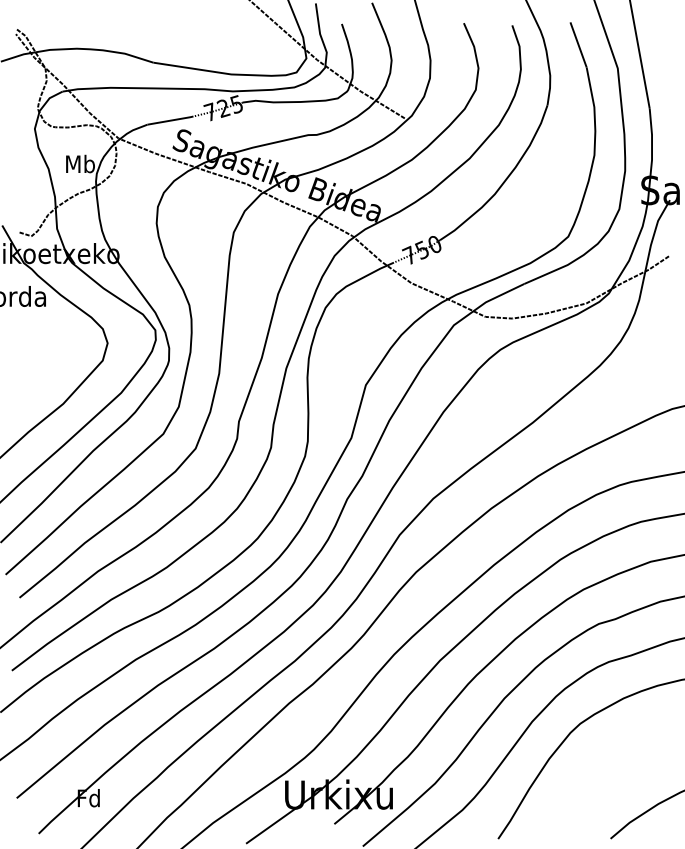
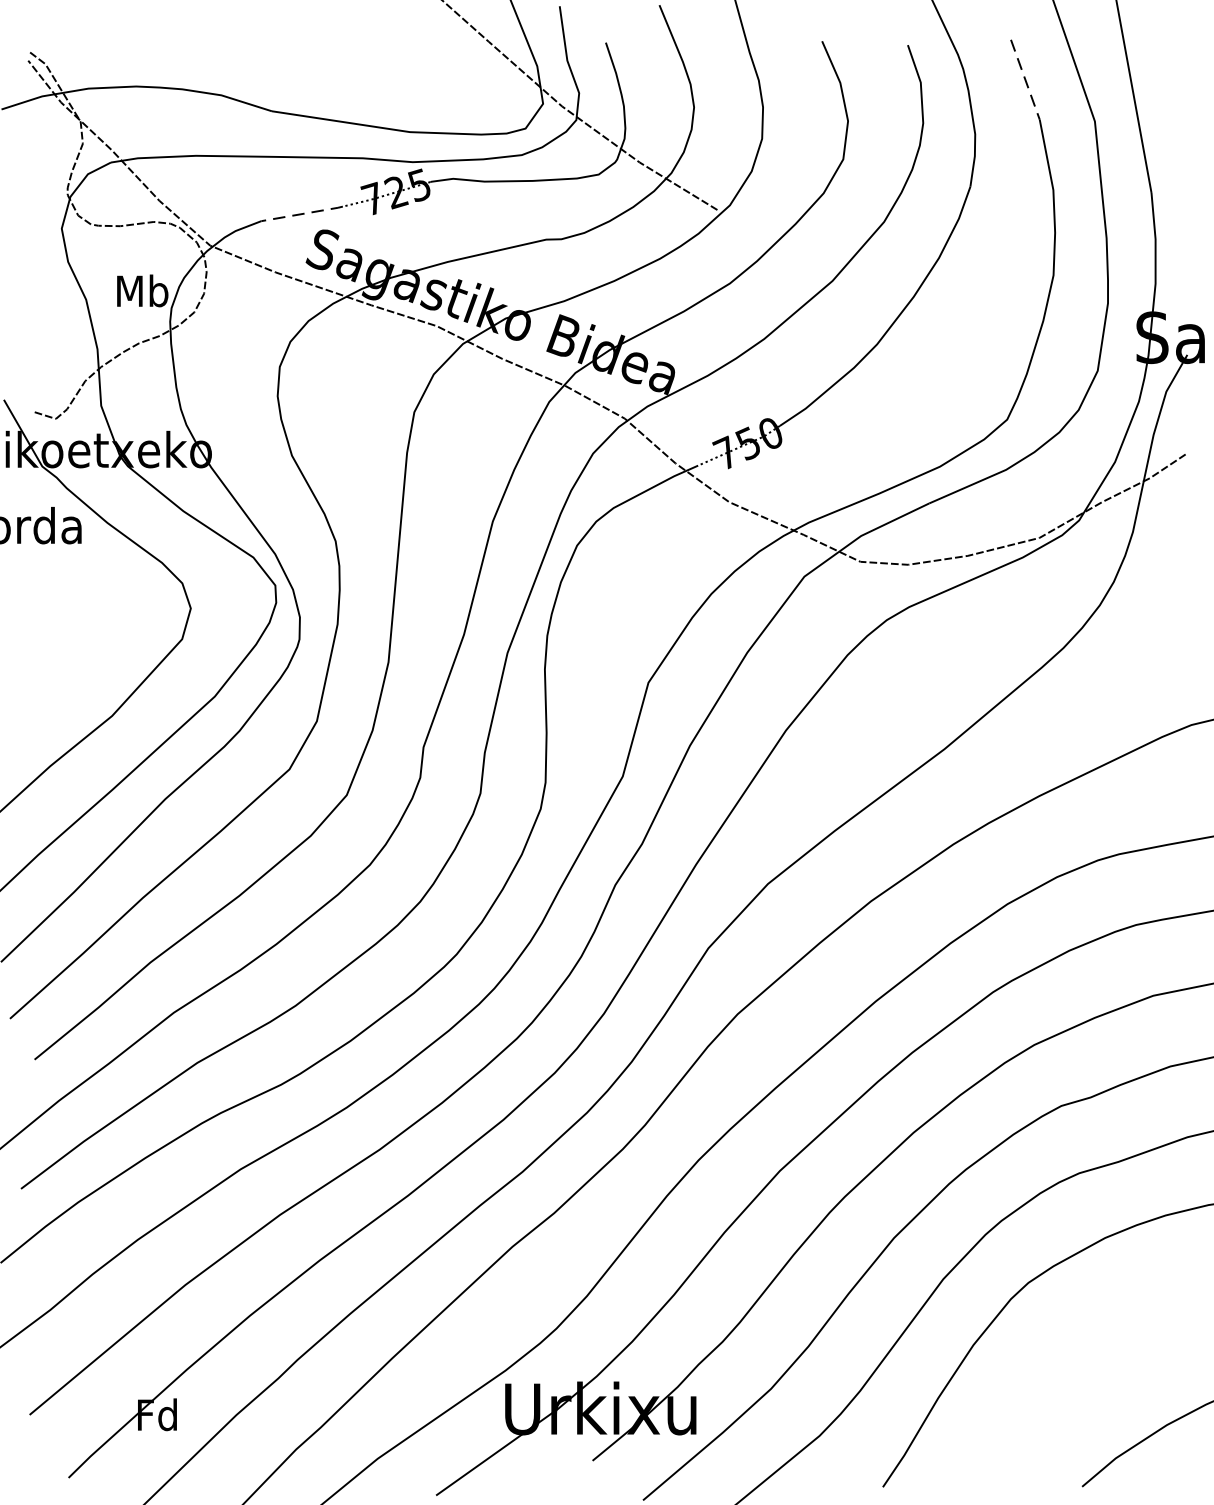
line: (578, 44) -> (1025, 79), solid -> dashed
line: (171, 120) -> (303, 213), solid -> dashed

